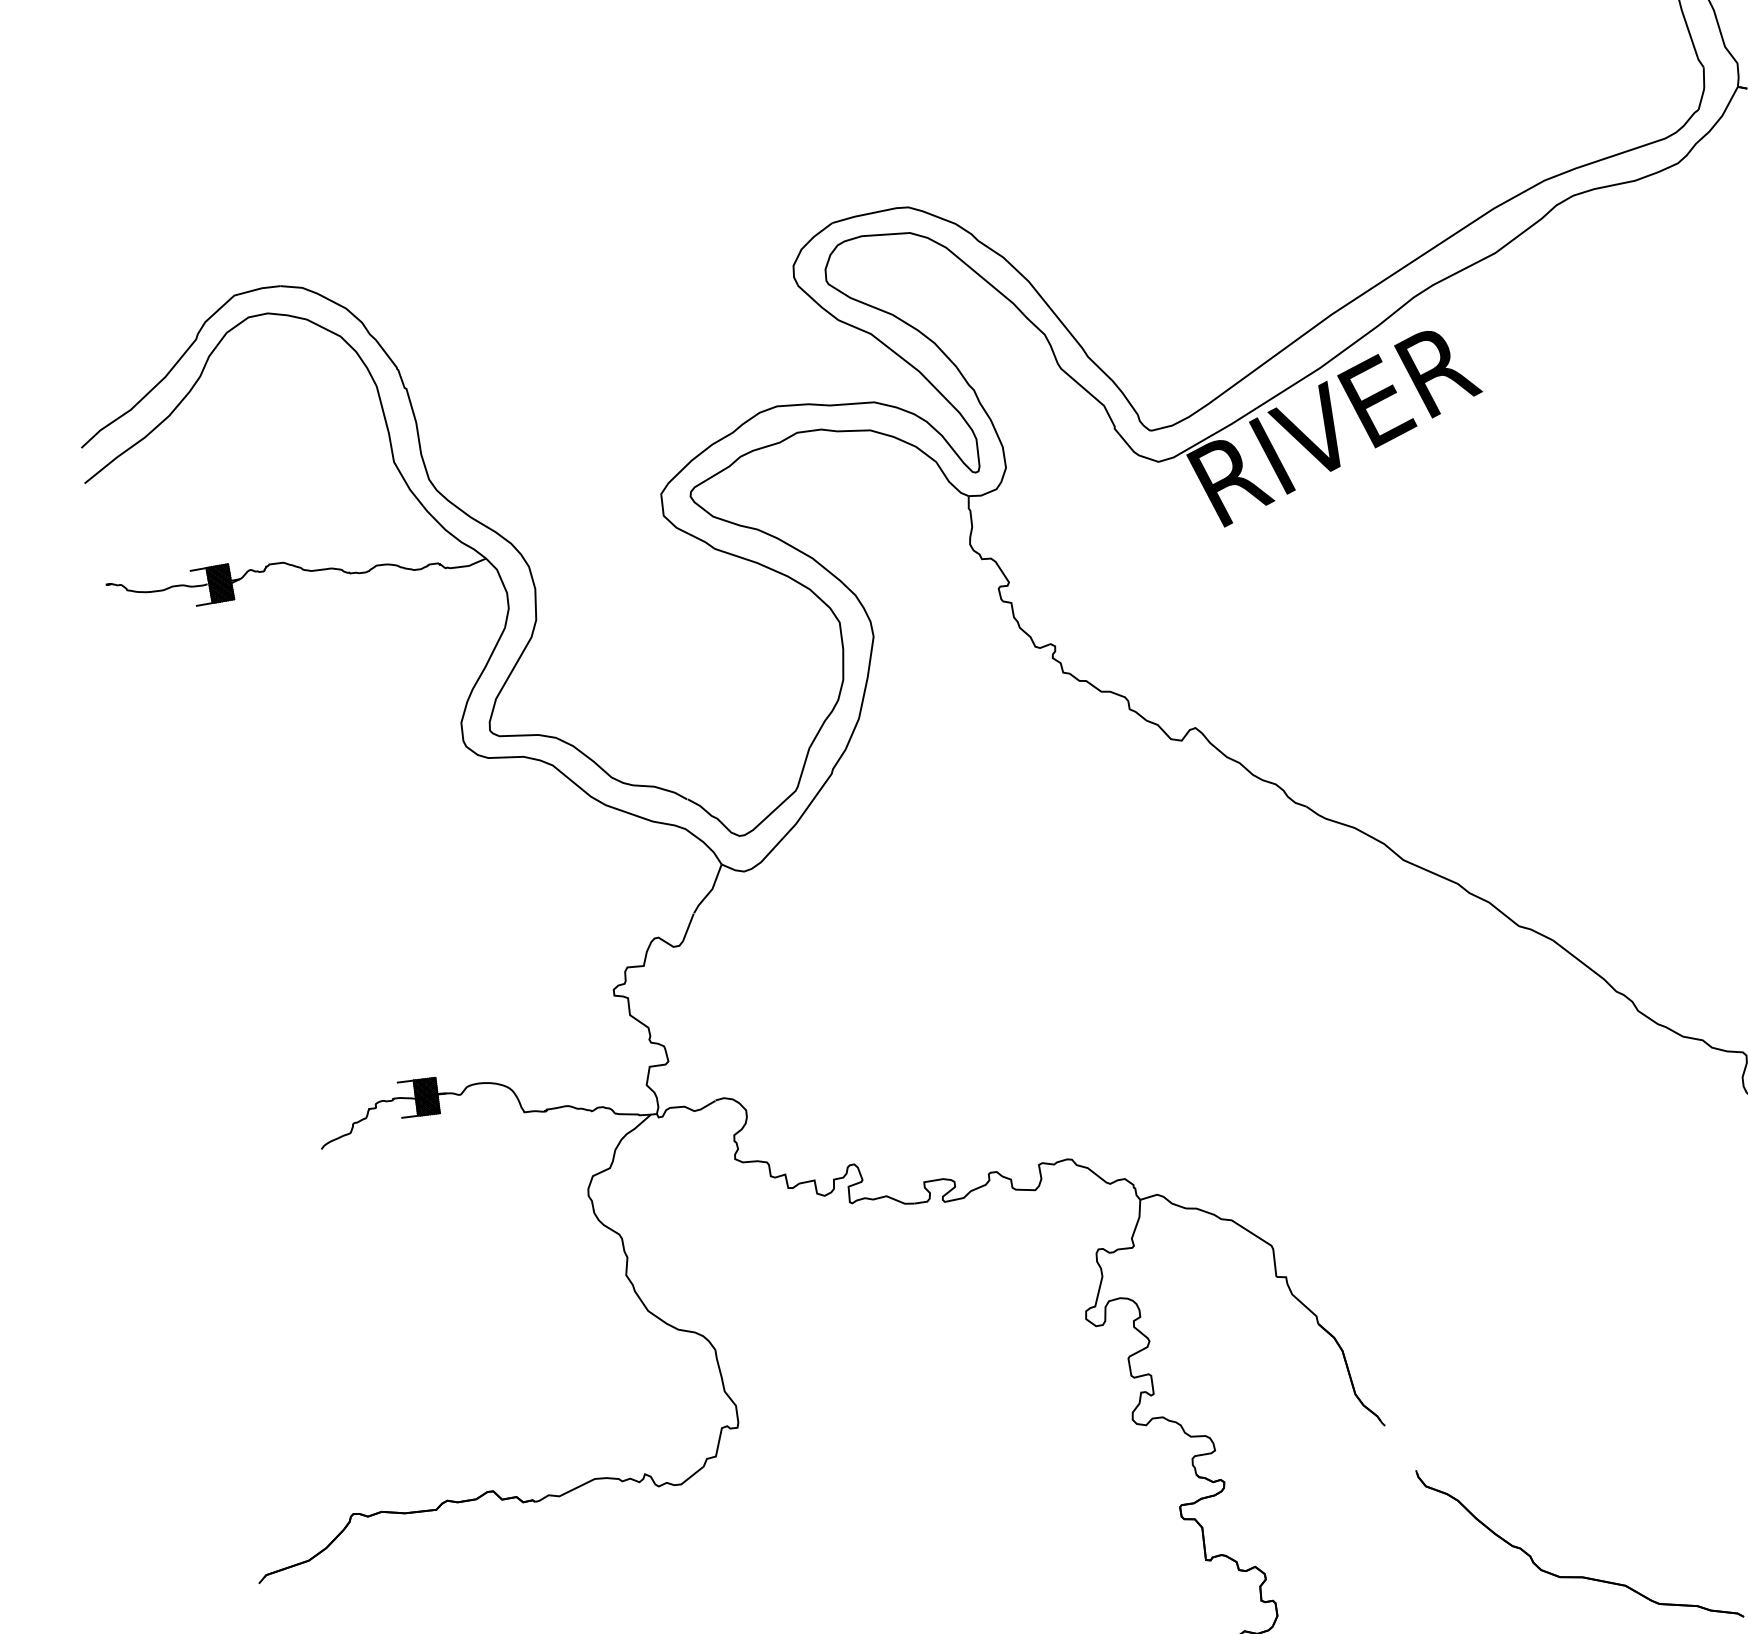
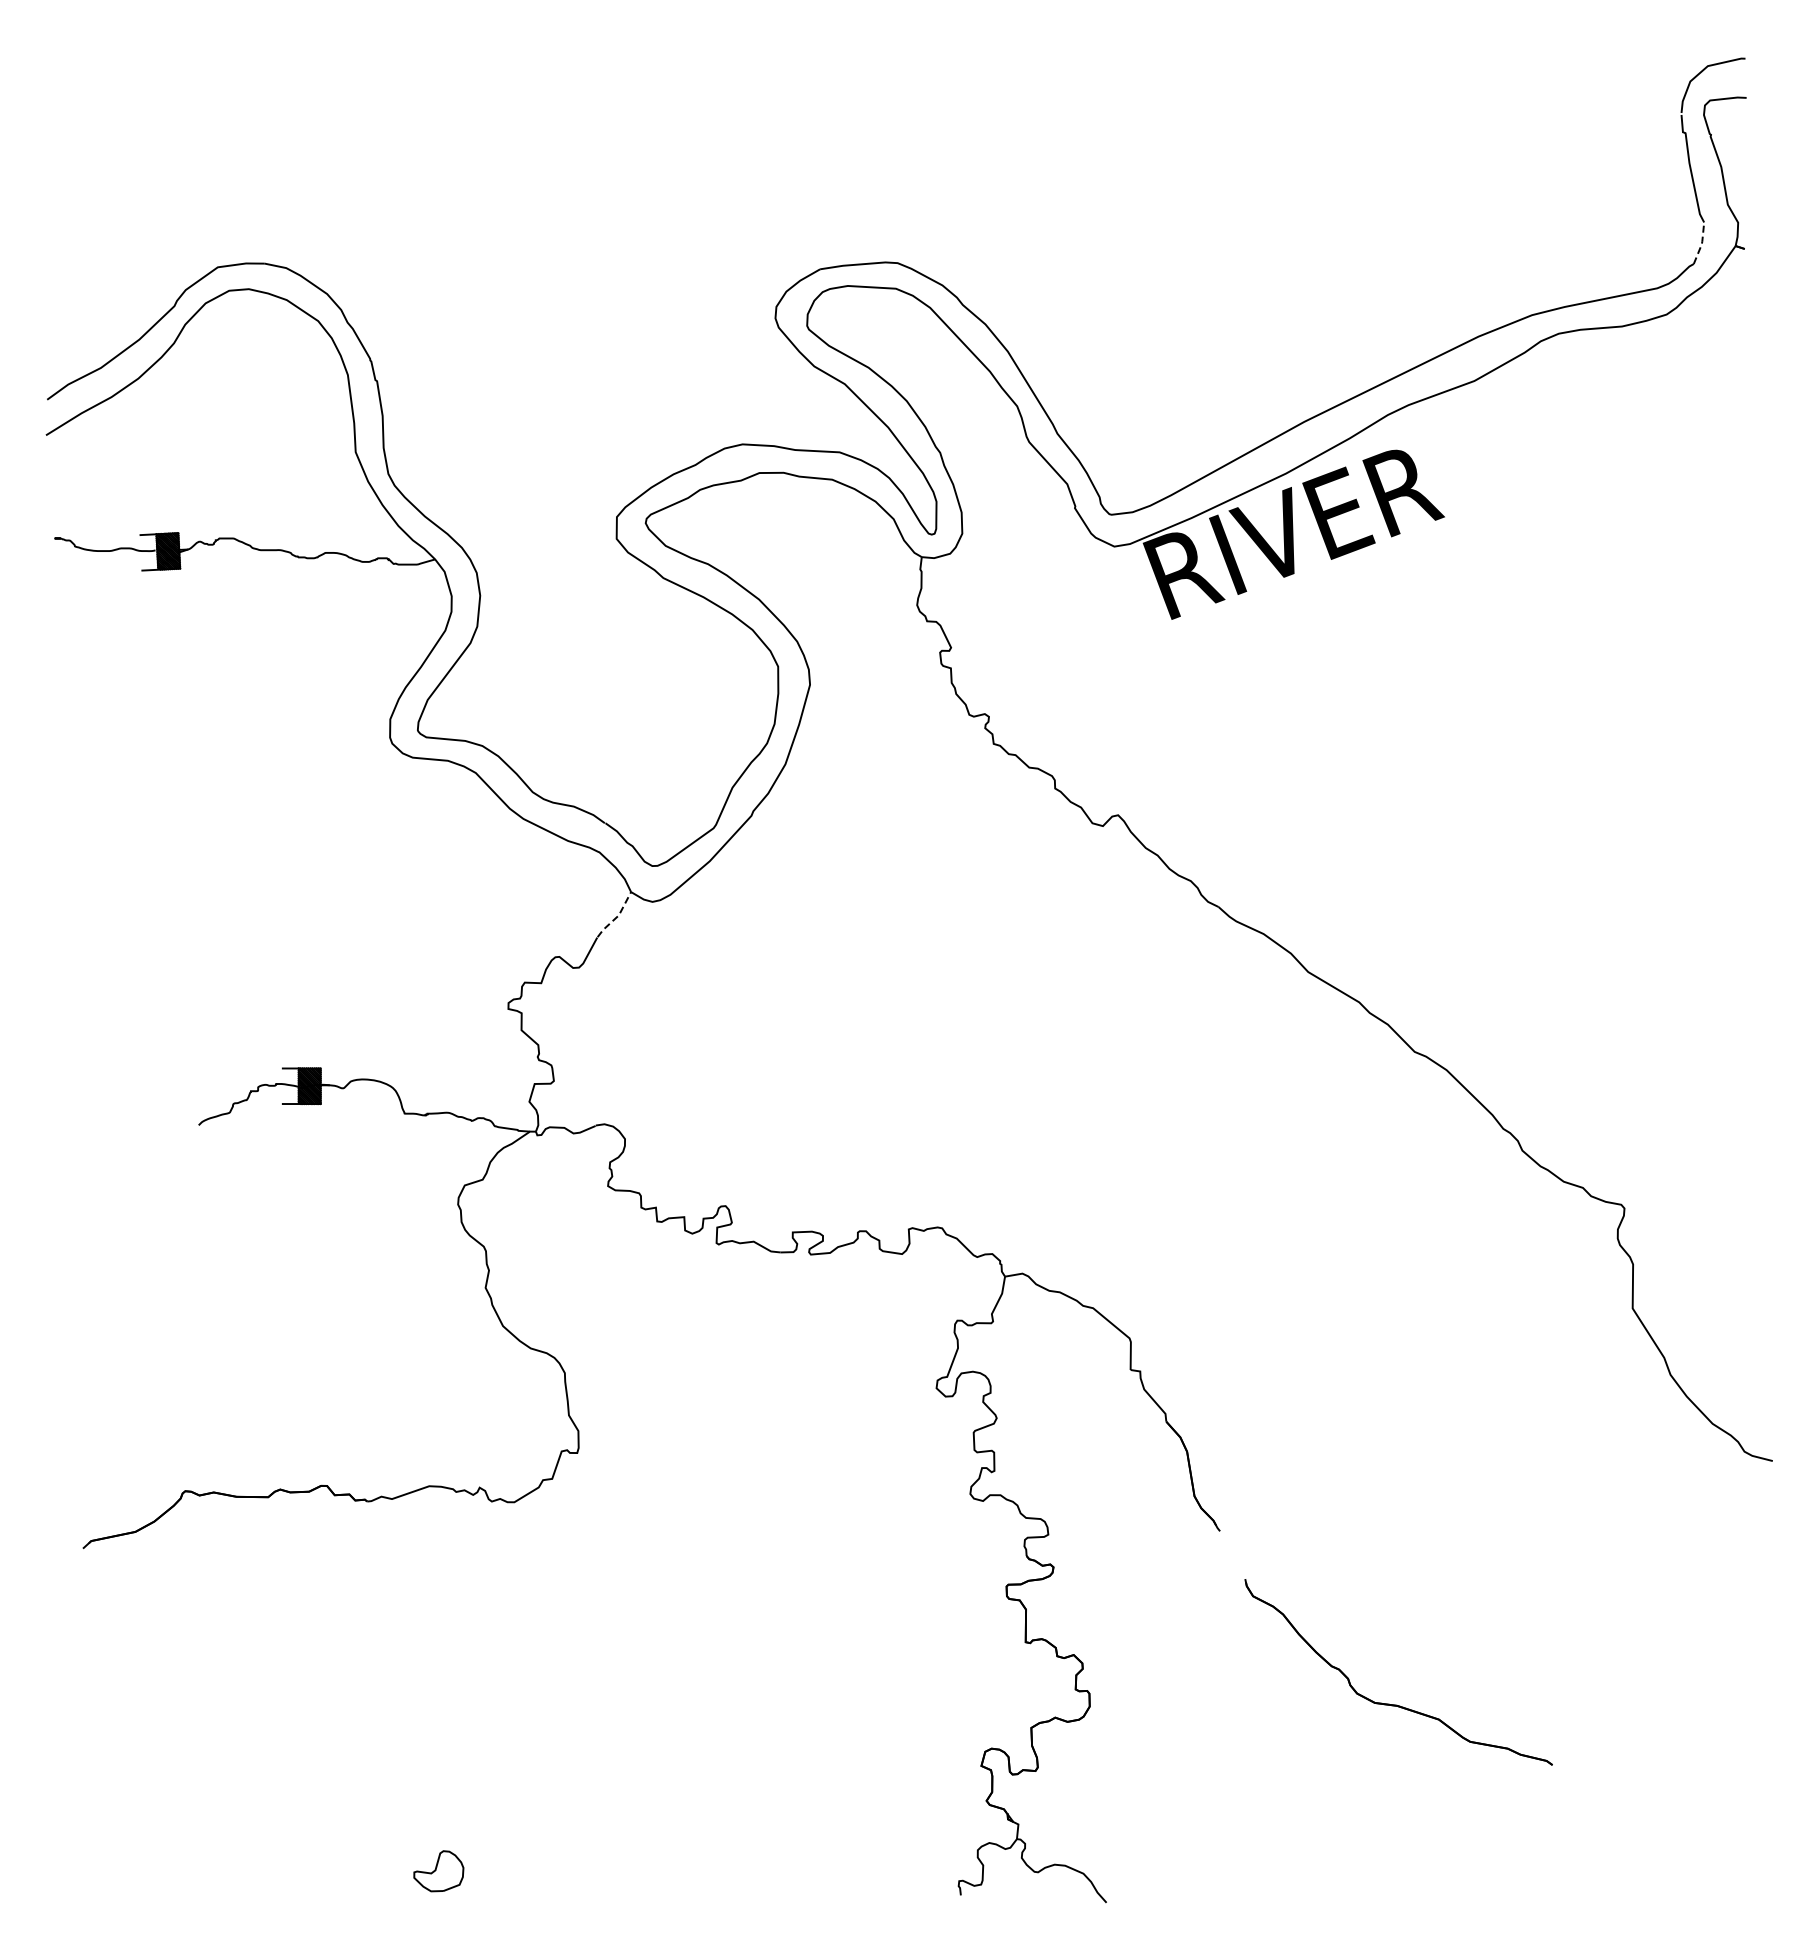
line: (1703, 88) -> (1701, 243), solid -> dashed
line: (711, 890) -> (617, 916), solid -> dashed

